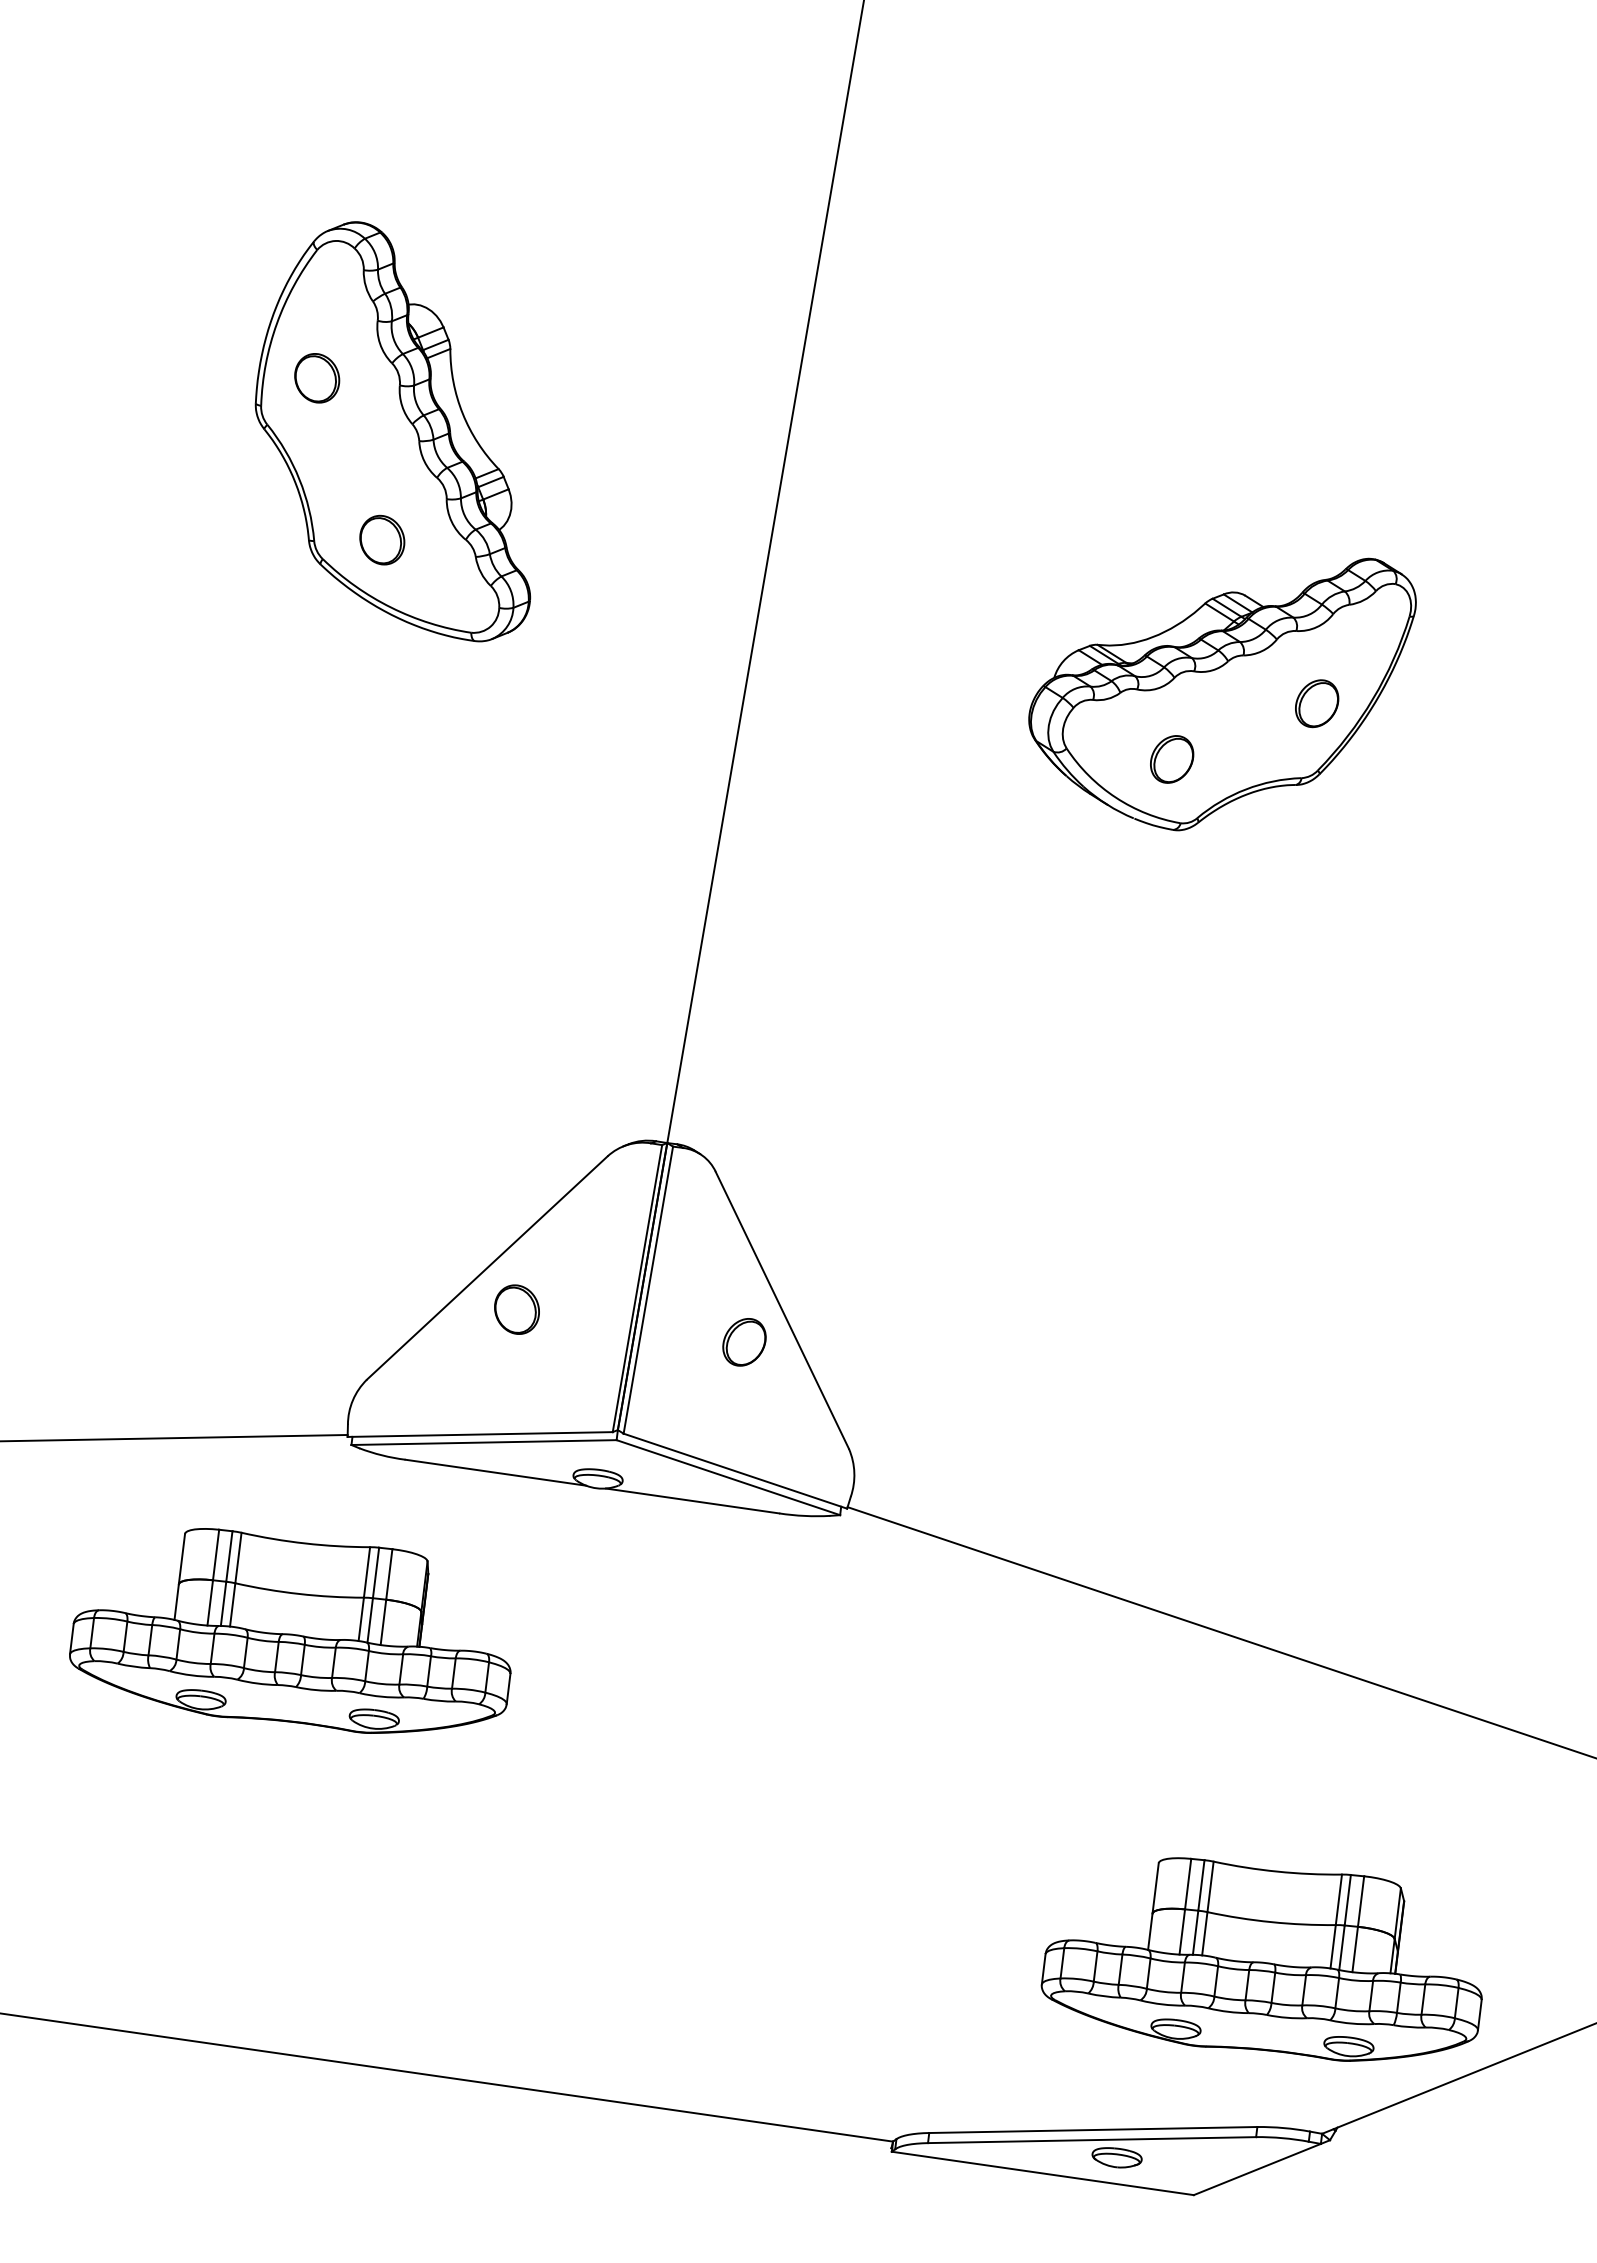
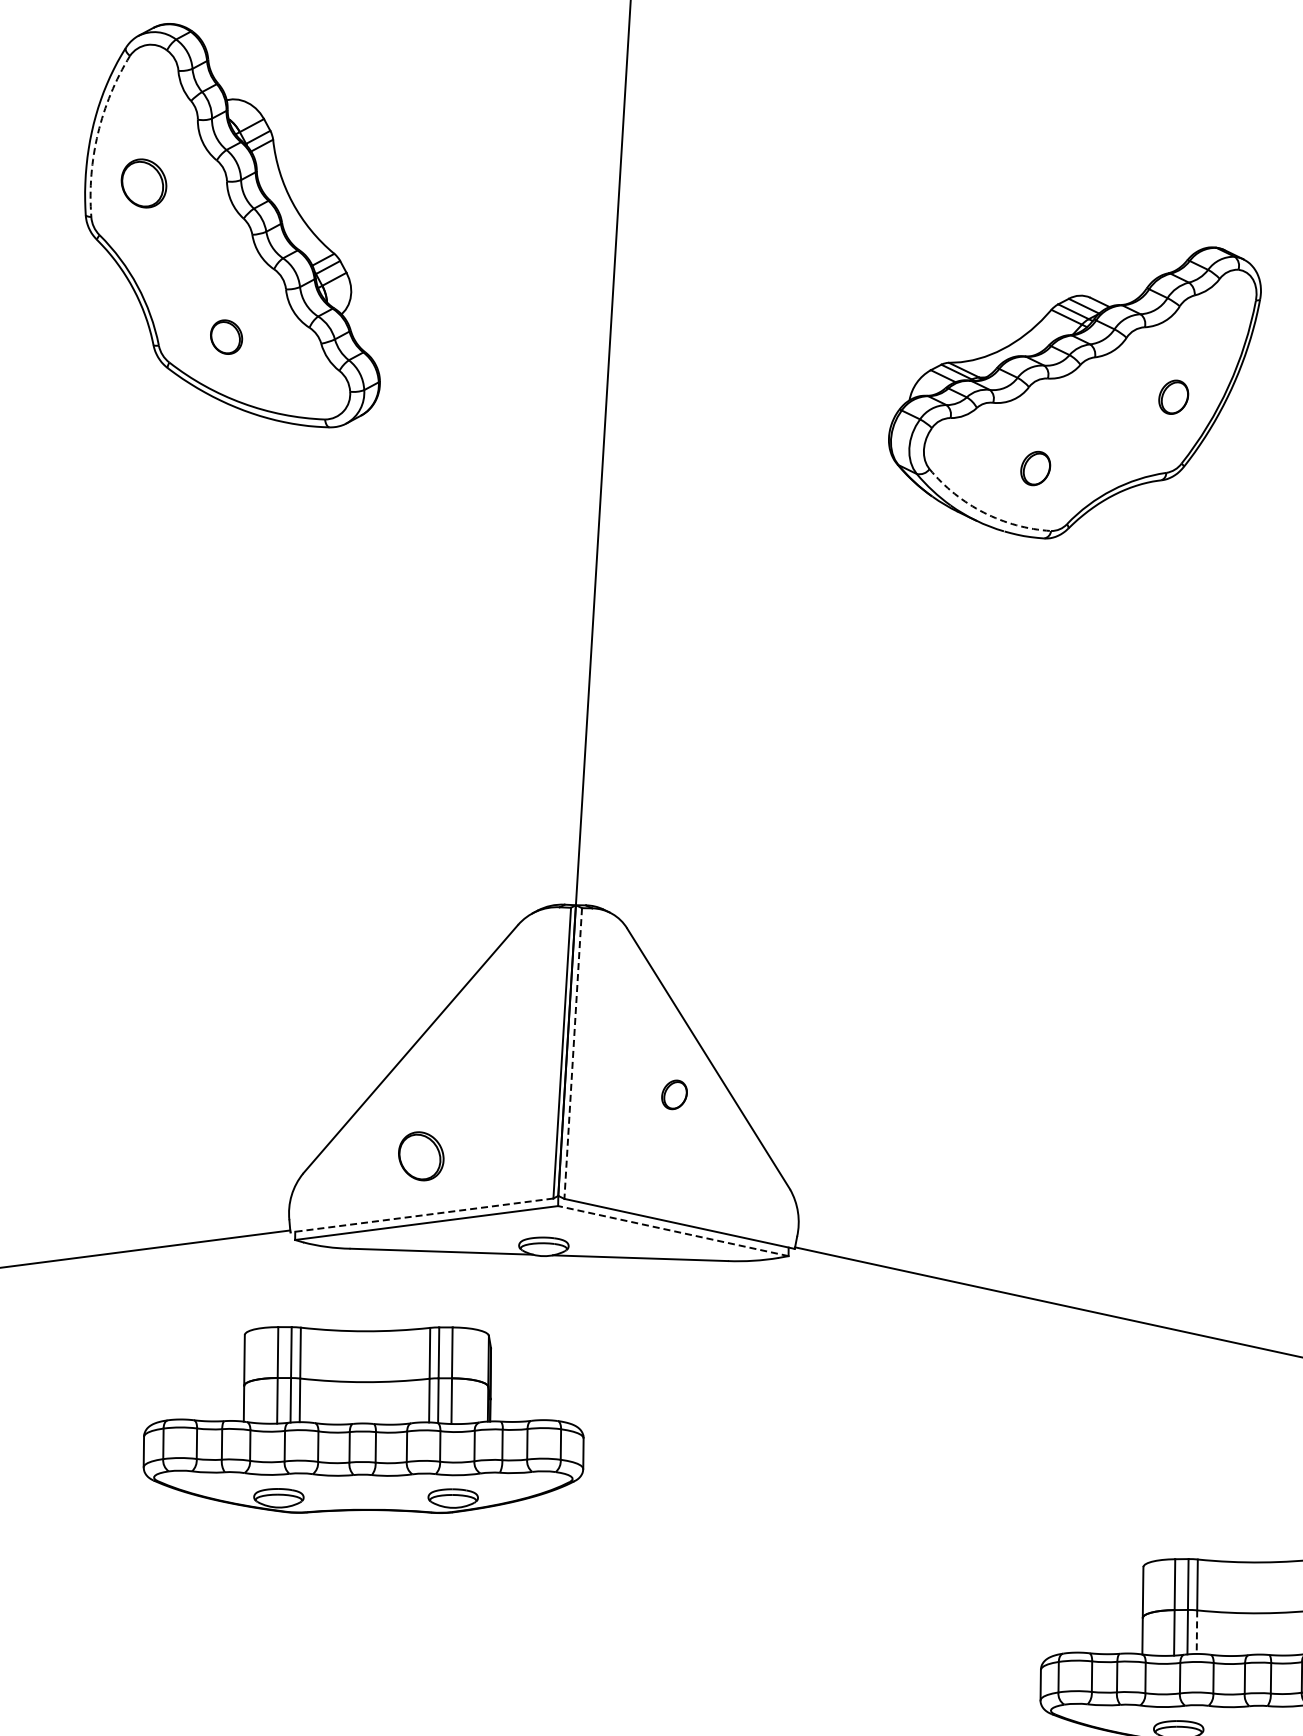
arc: (276, 323) -> (97, 133), solid -> dashed
part: (382, 539) -> (226, 336), size x0.7
part: (1317, 703) -> (1173, 396), size x0.7
part: (1172, 759) -> (1035, 468), size x0.7
arc: (1115, 797) -> (983, 512), solid -> dashed
line: (648, 1290) -> (573, 1053), solid -> dashed
part: (516, 1309) -> (420, 1156), moved
part: (744, 1342) -> (674, 1094), size x0.6
line: (480, 1434) -> (422, 1215), solid -> dashed
line: (728, 1477) -> (673, 1230), solid -> dashed
part: (290, 1630) -> (360, 1419), moved
line: (1204, 1933) -> (1196, 1631), solid -> dashed

